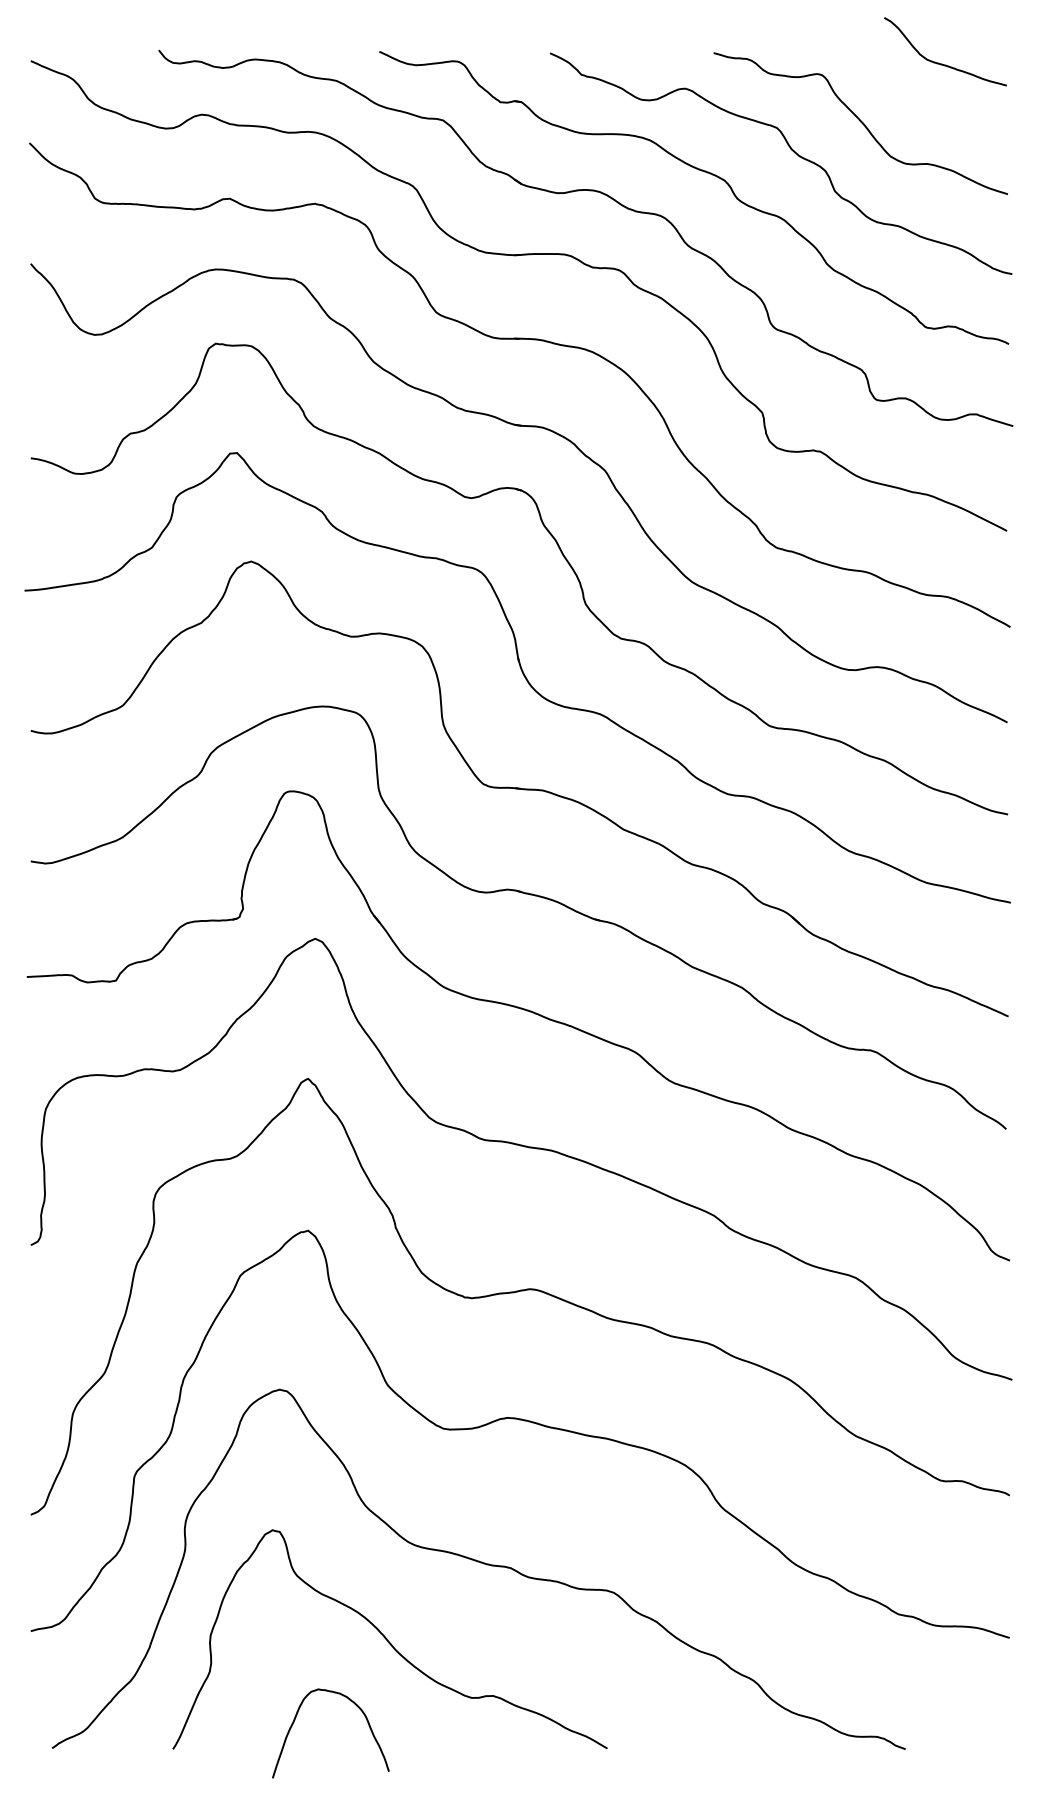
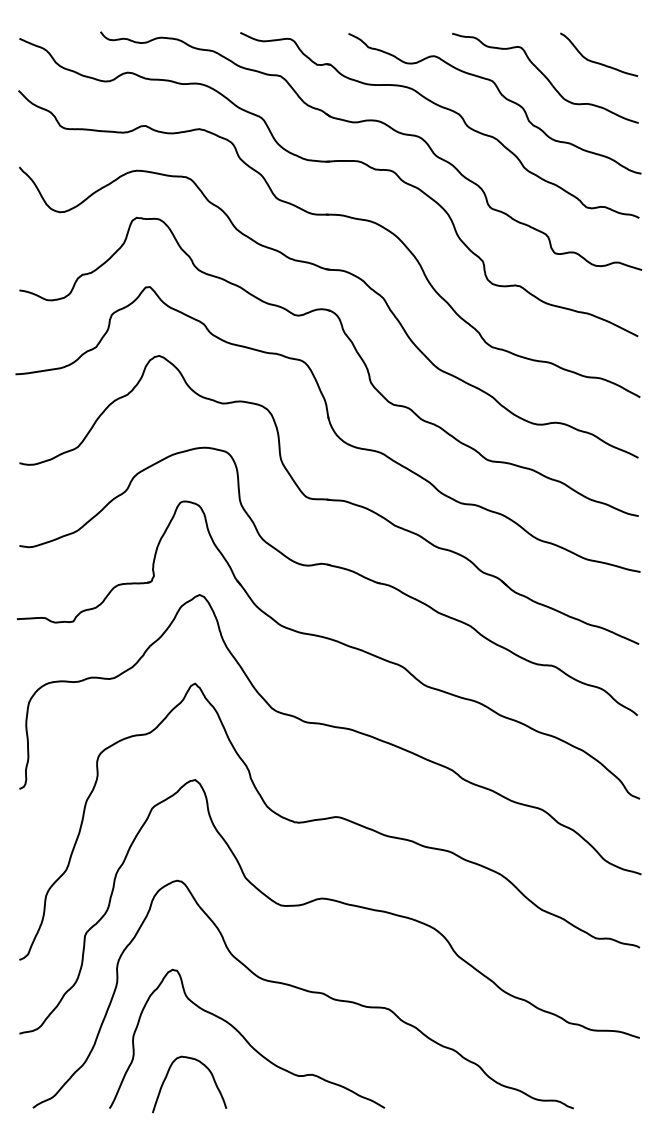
curve: (941, 62) -> (596, 61), moved
curve: (297, 1717) -> (168, 1074), moved

